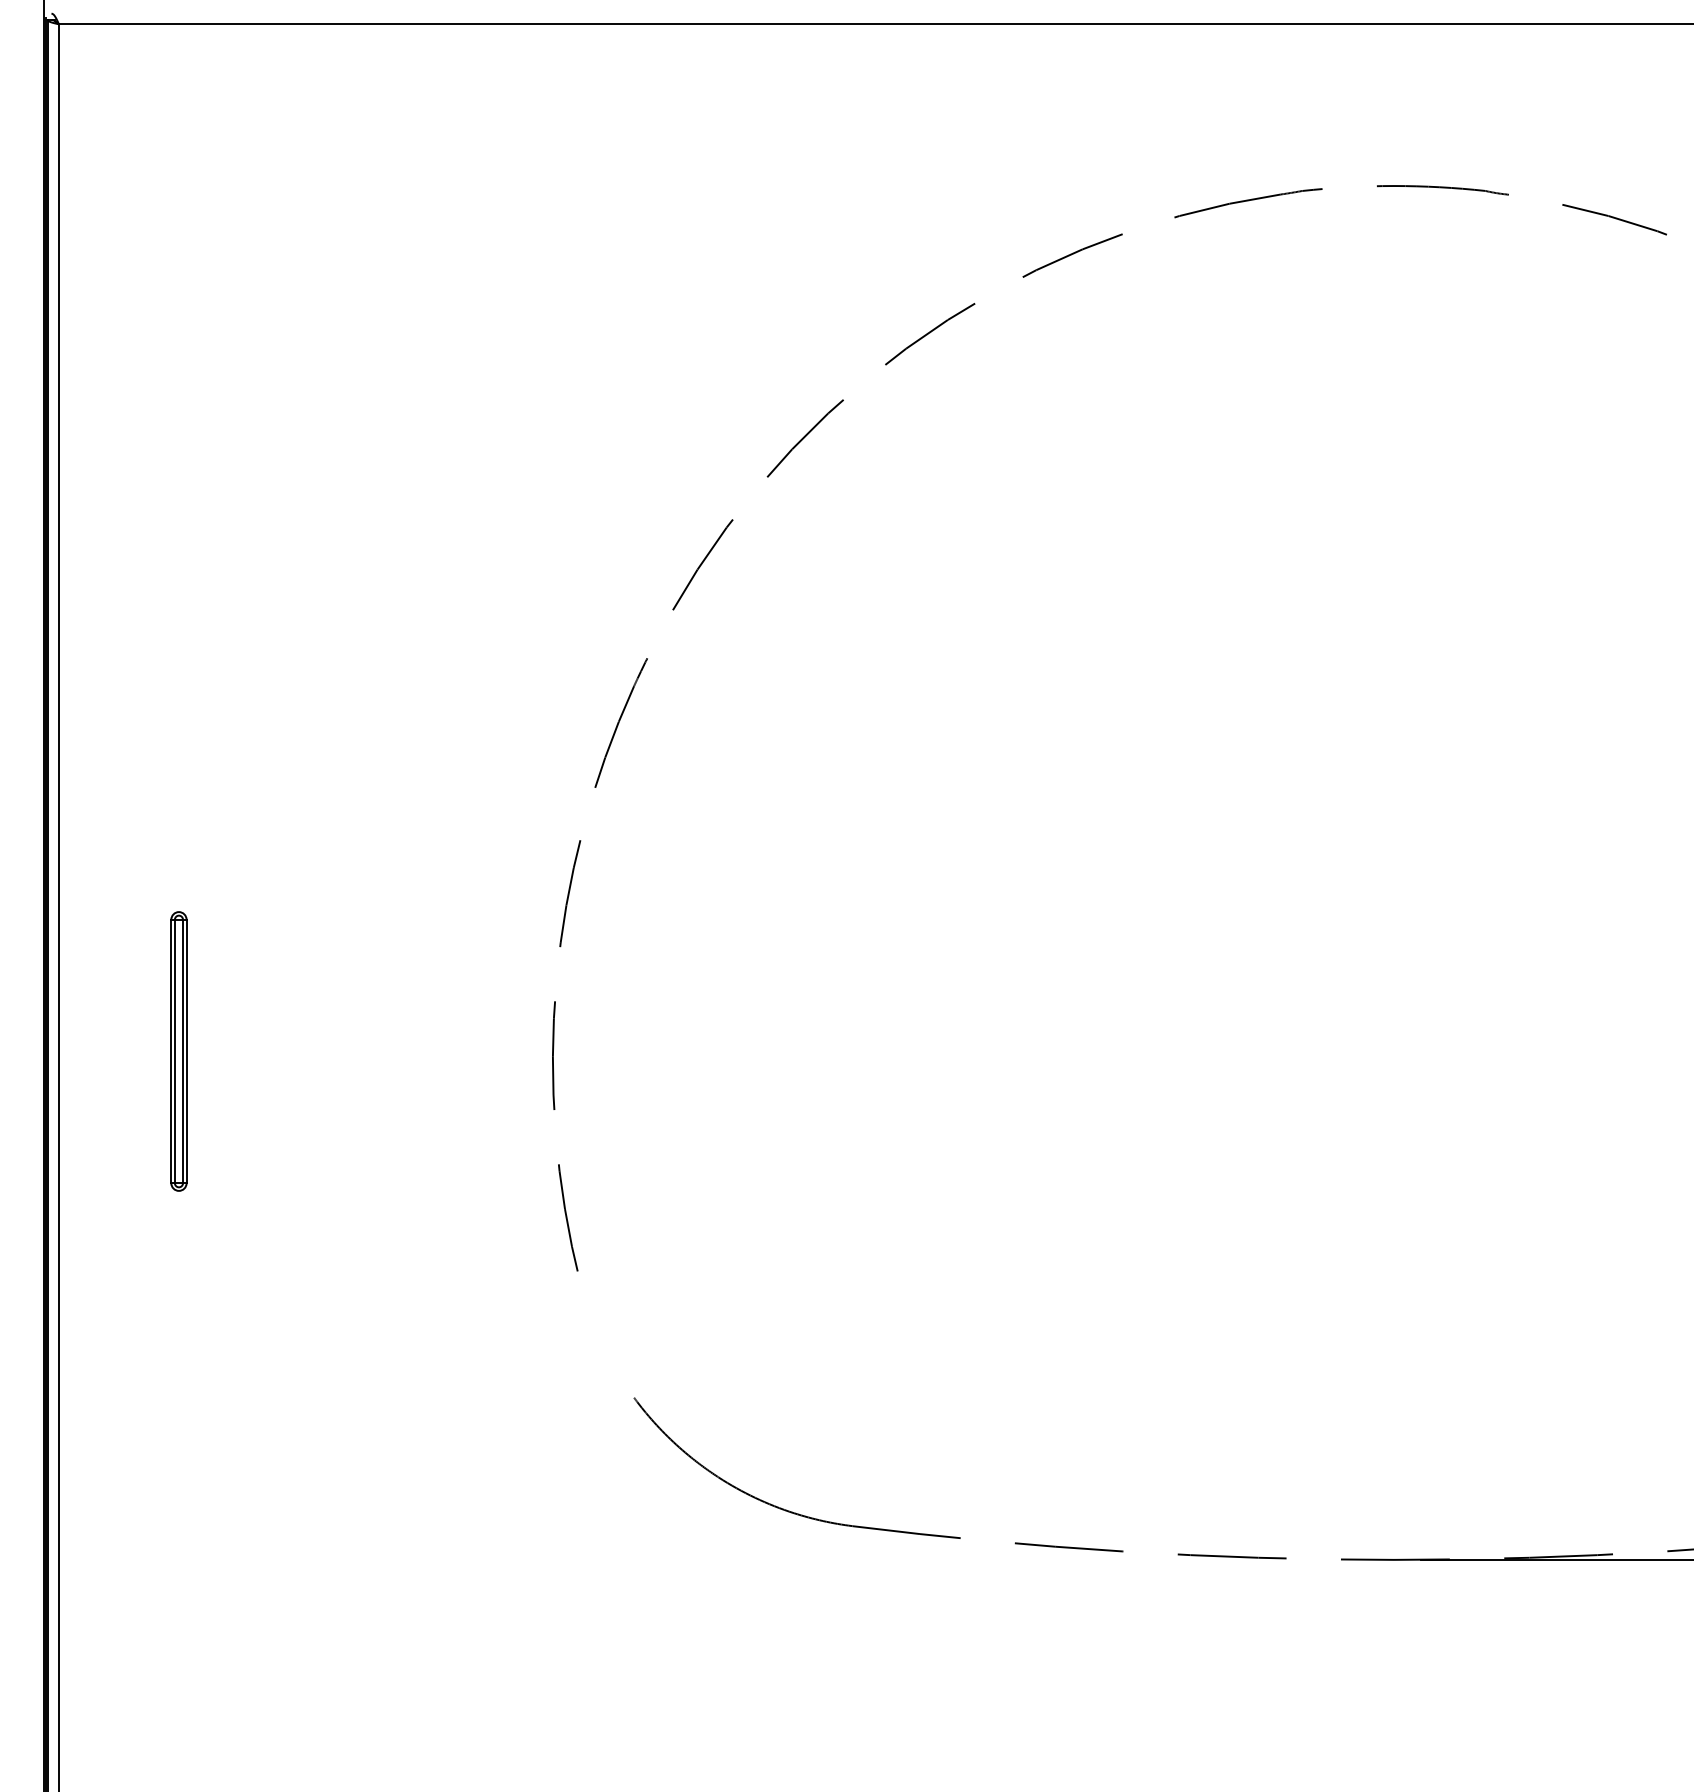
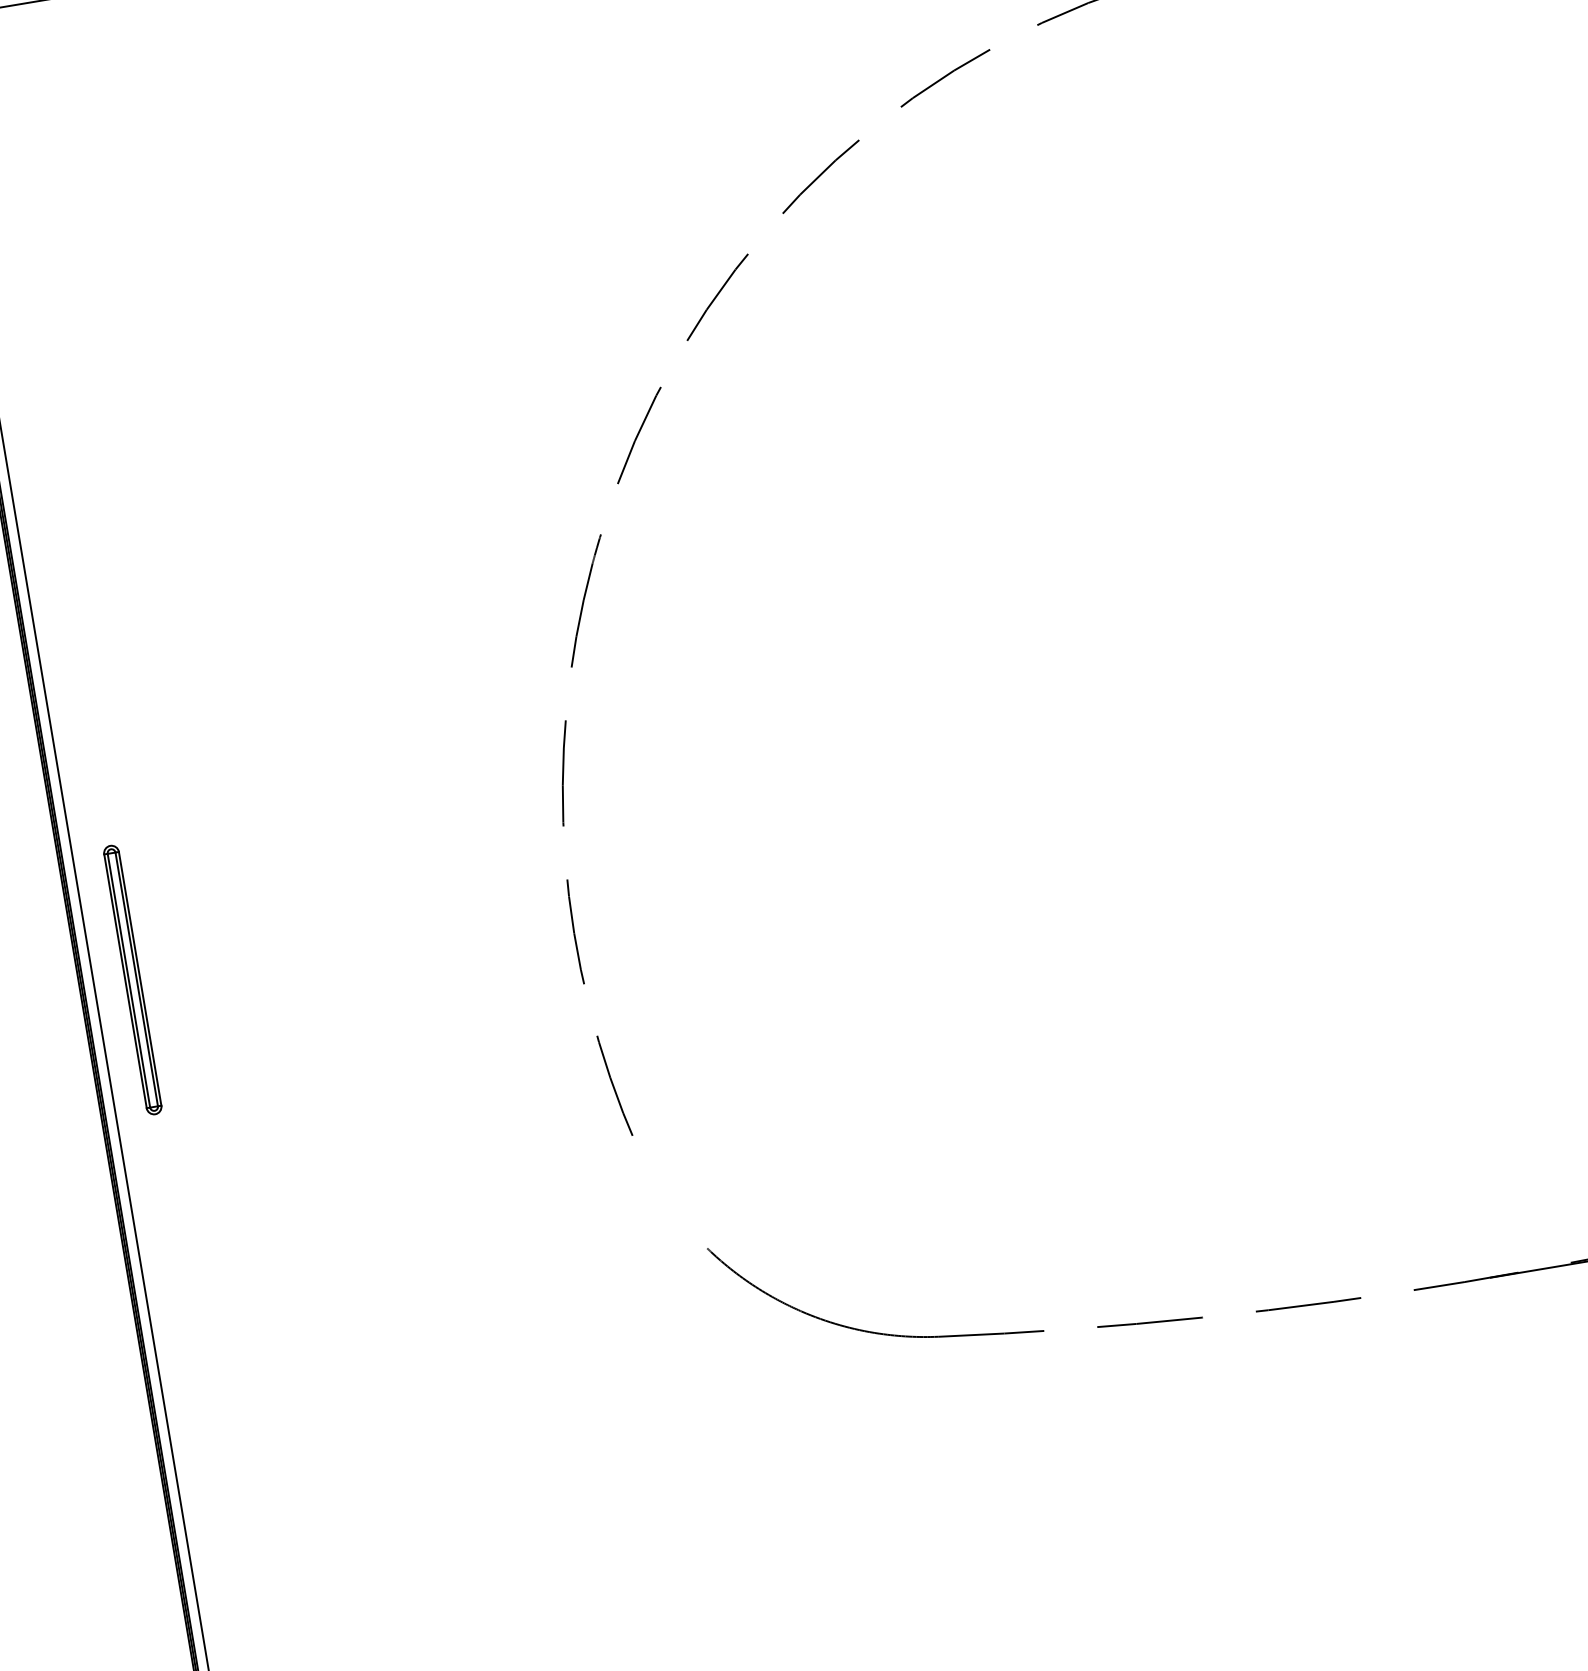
part: (178, 1051) -> (132, 980), moved

